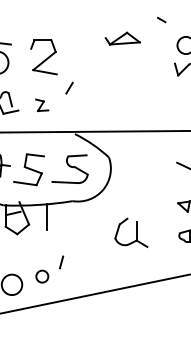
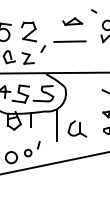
line: (117, 74) -> (69, 41), added
part: (41, 105) -> (27, 58), size x1.67
line: (95, 228) -> (57, 126), added

